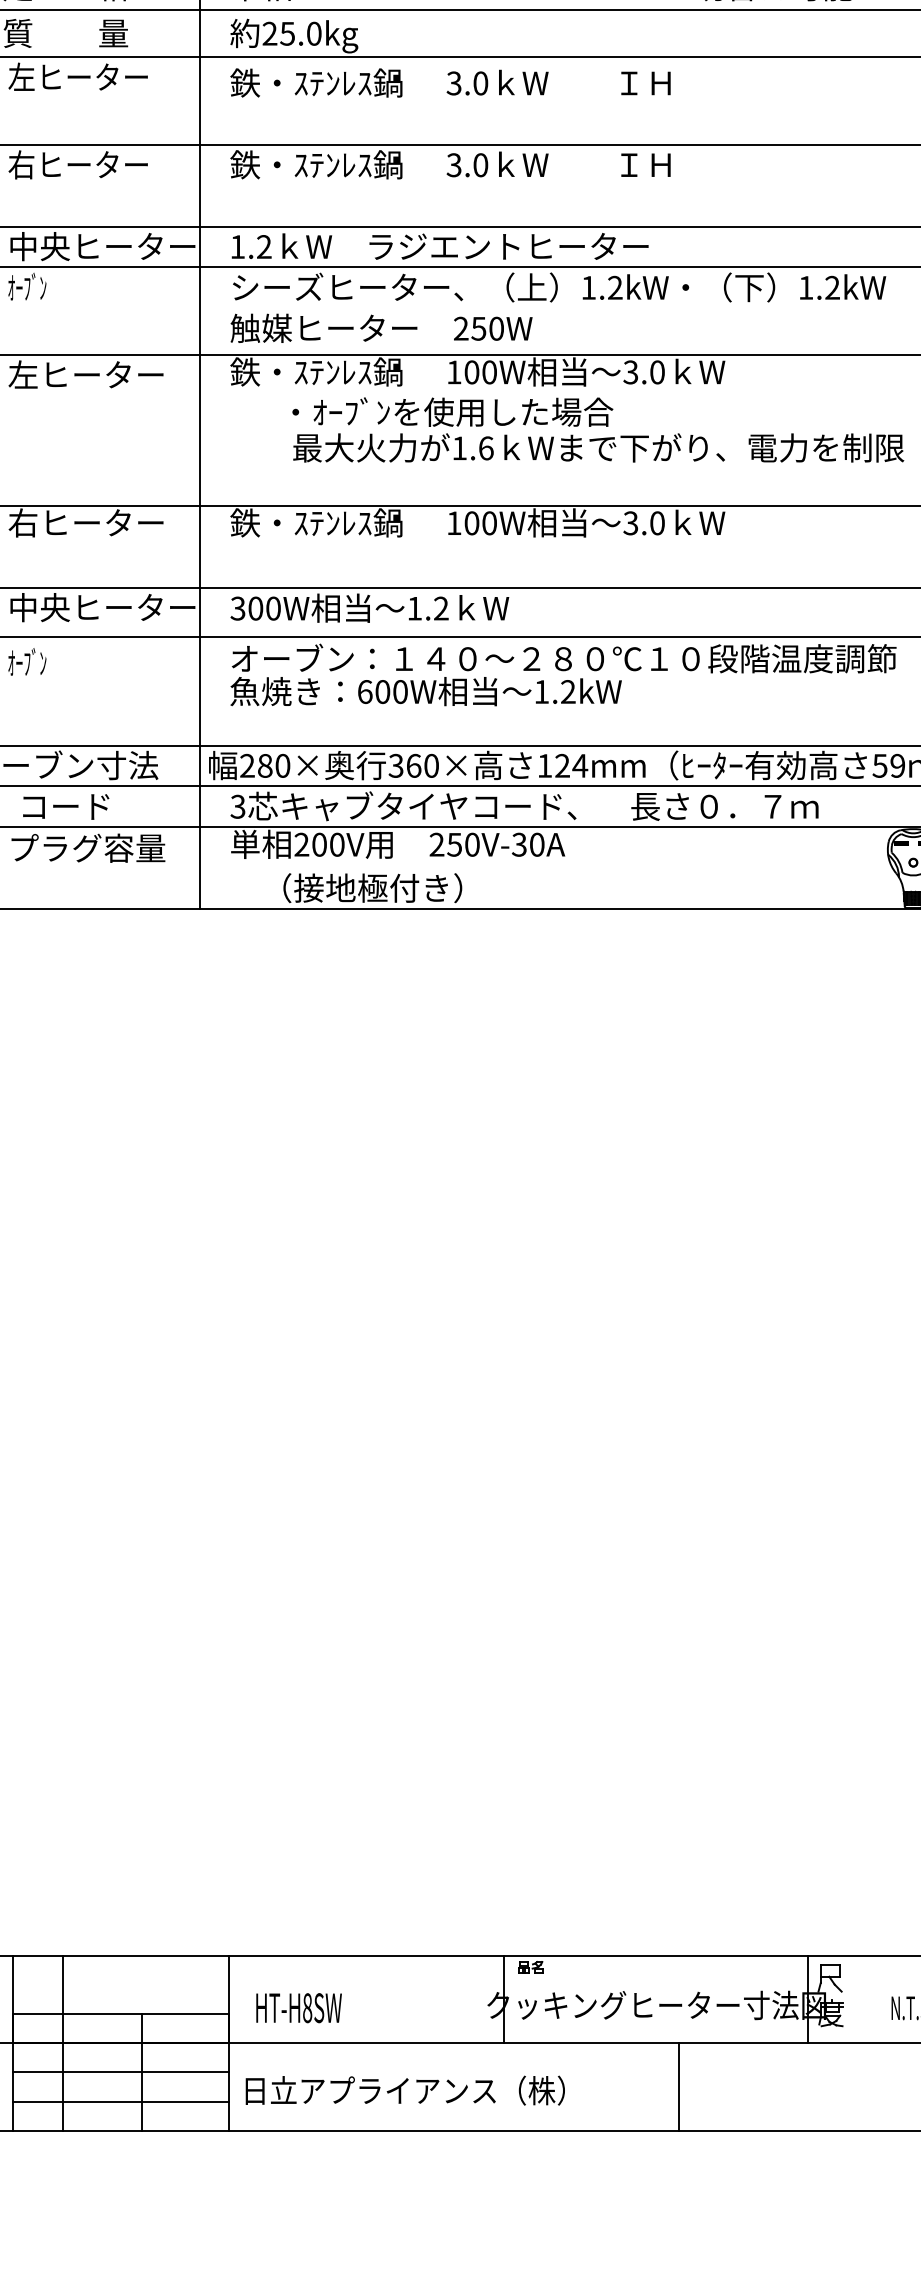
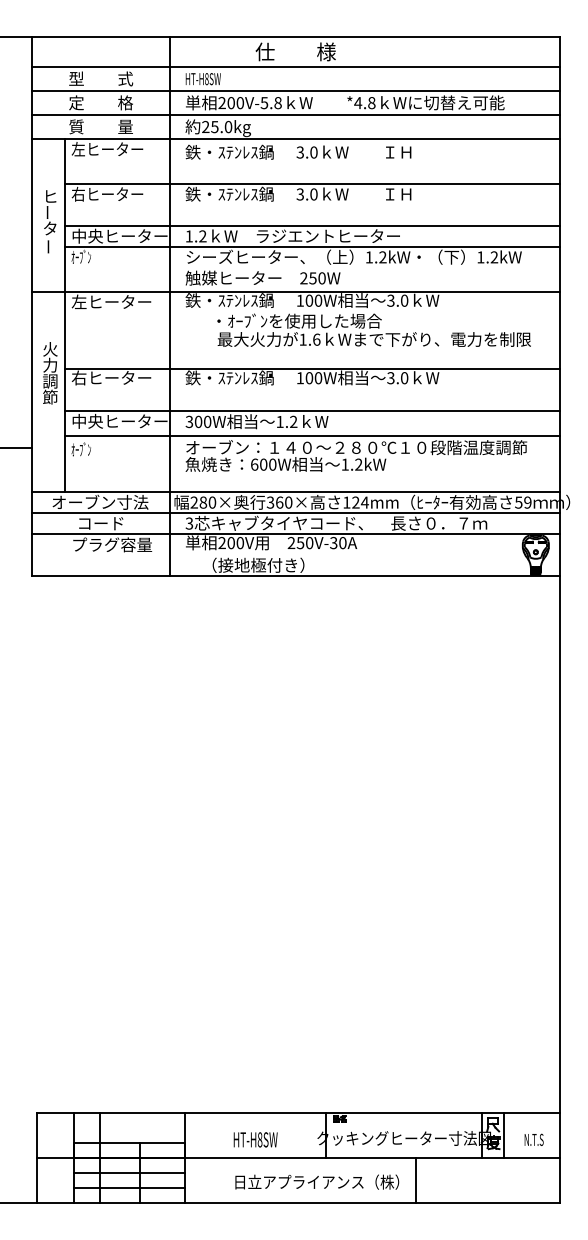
line: (852, 1997) -> (504, 1134), added
text: (298, 2007) -> (255, 1139), moved
text: (405, 2089) -> (317, 1181), moved

